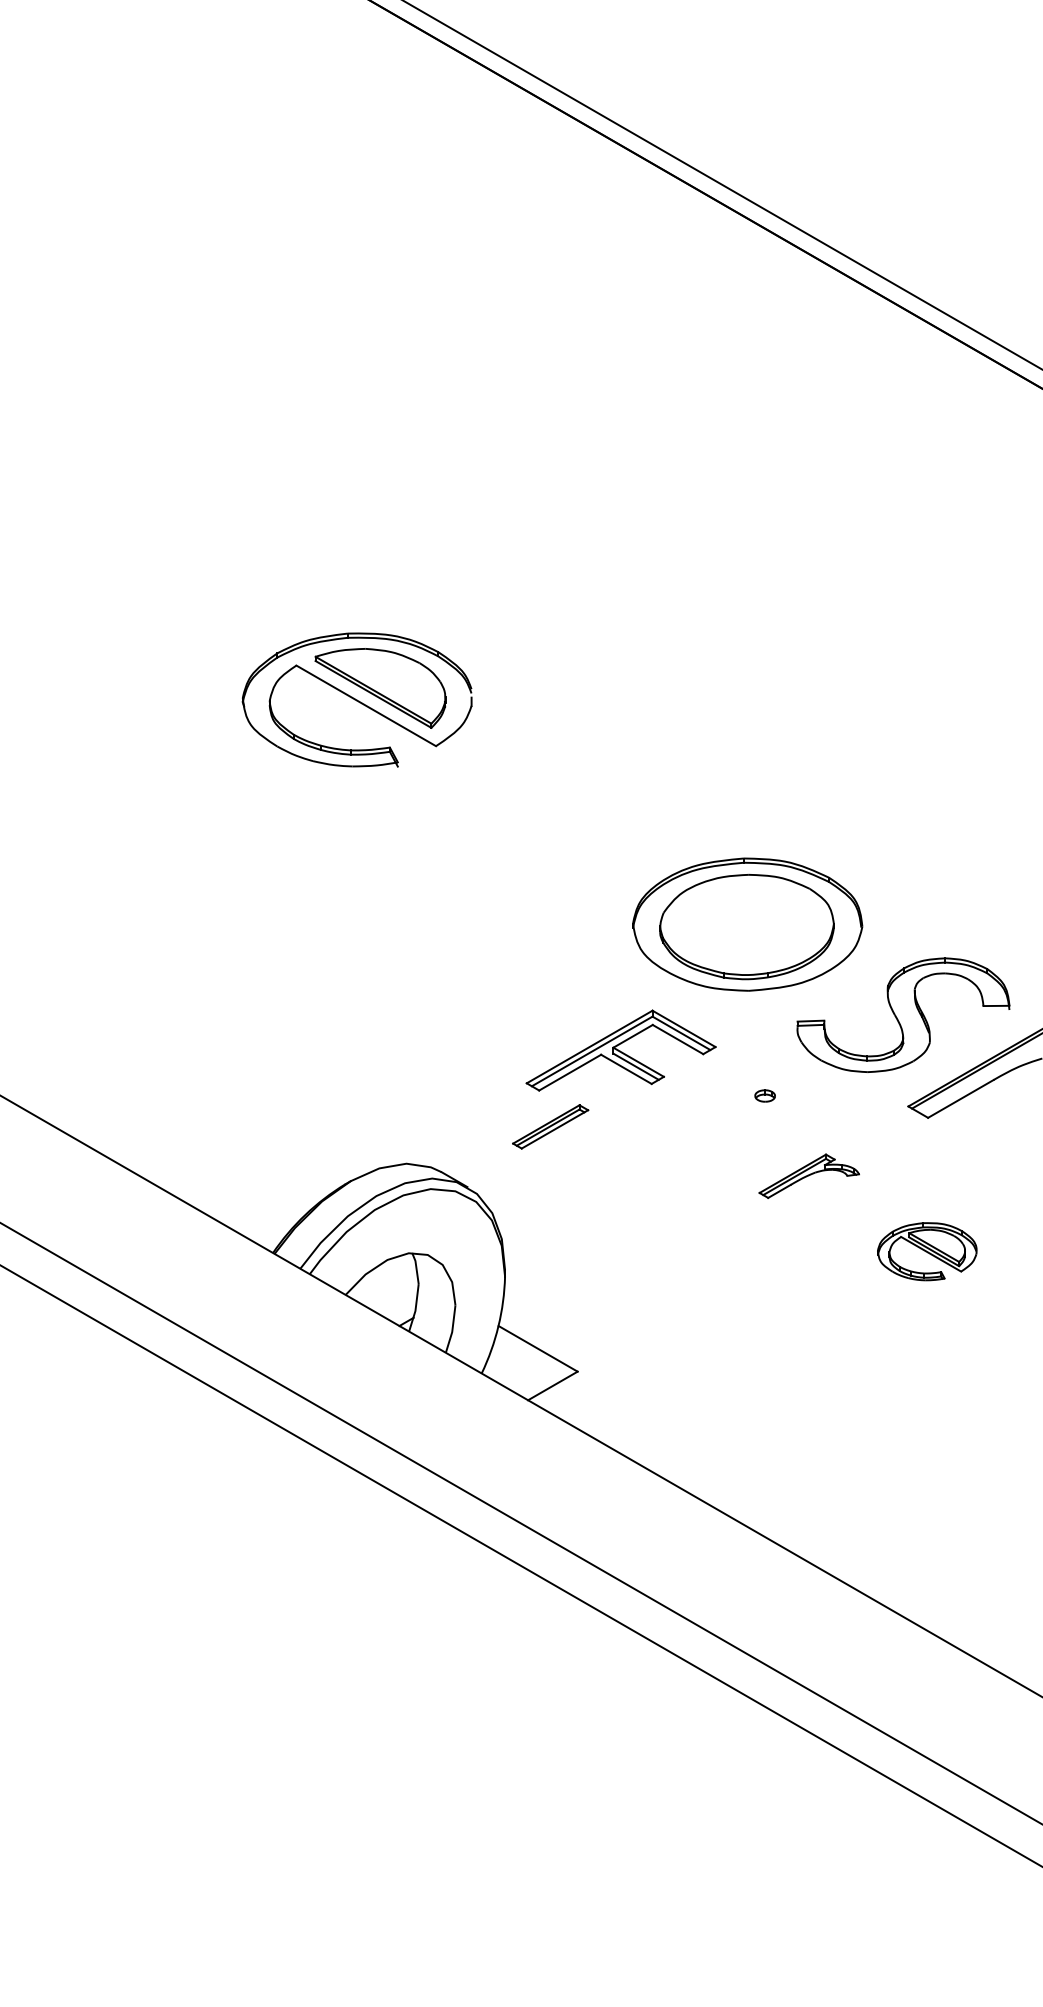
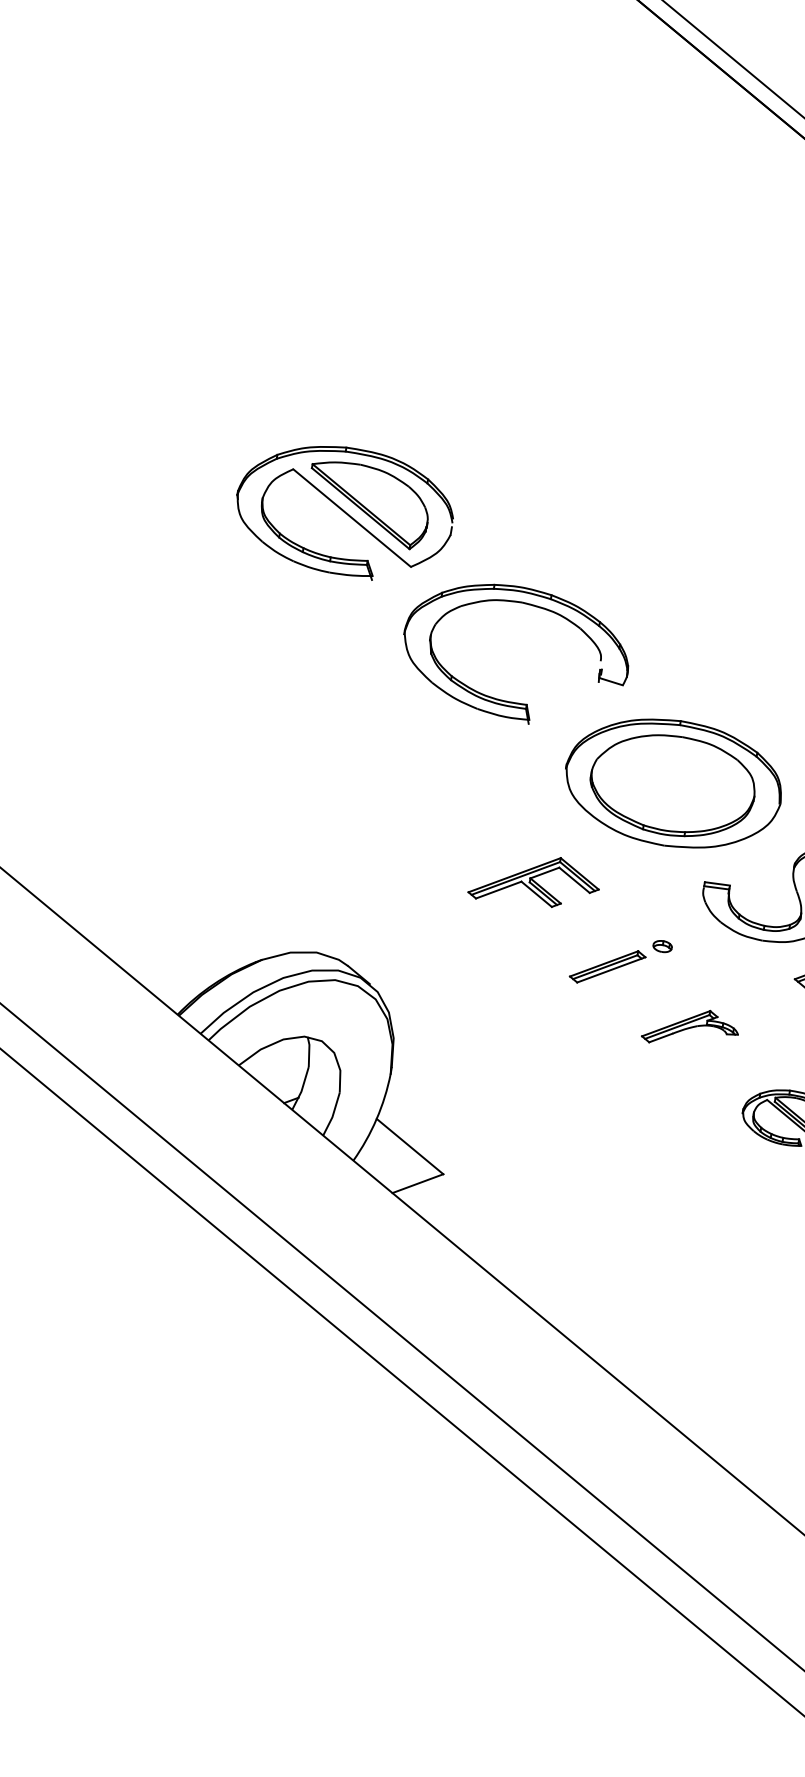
part: (551, 867) -> (499, 698), added
part: (620, 1050) -> (534, 880), size x0.71
part: (550, 1126) -> (607, 966), moved

